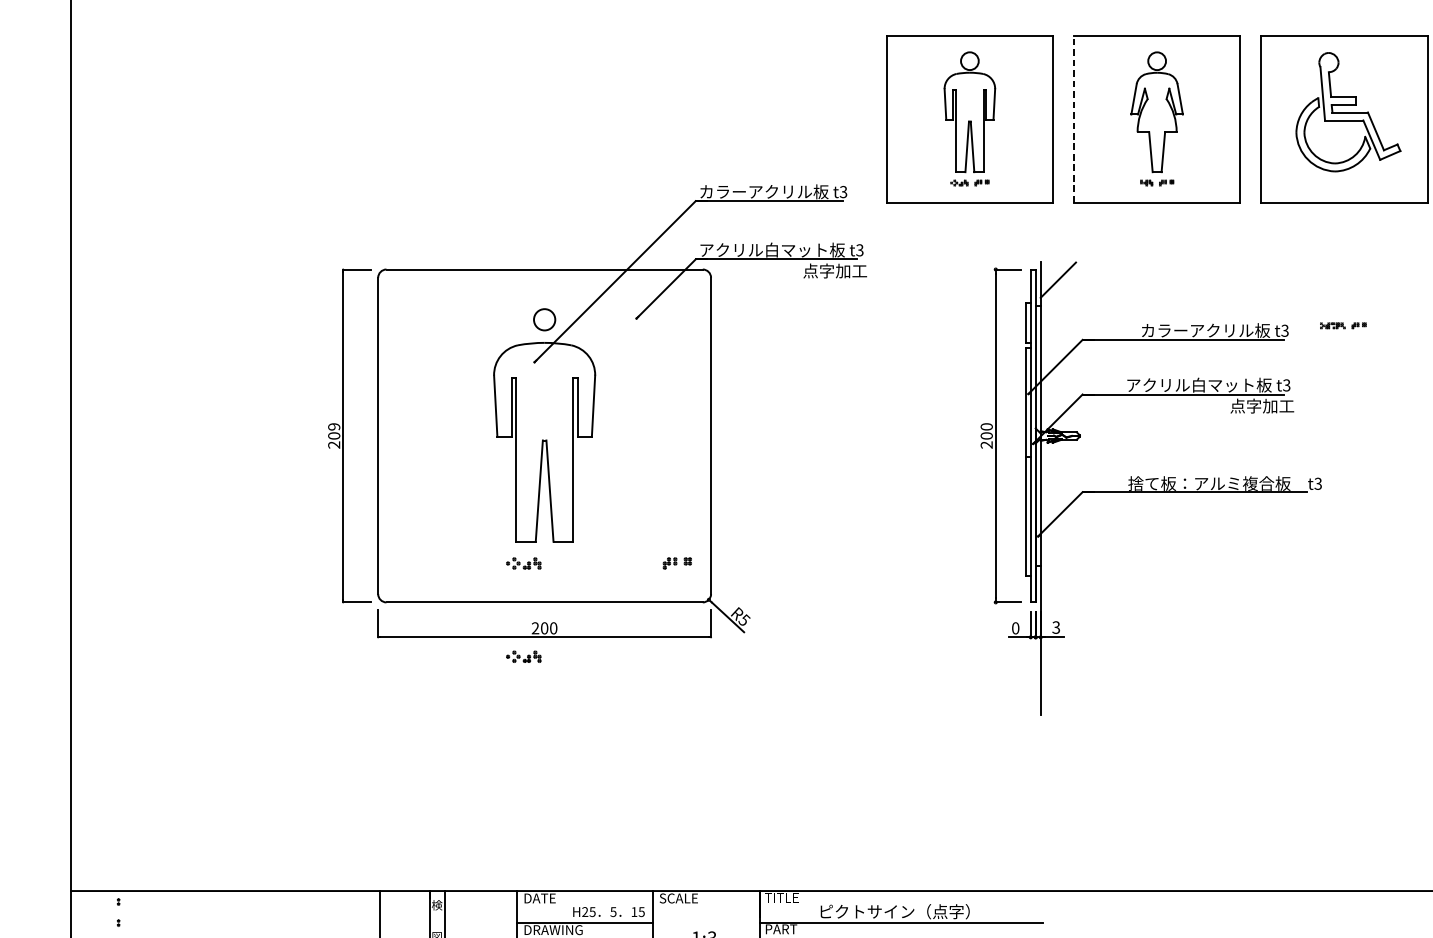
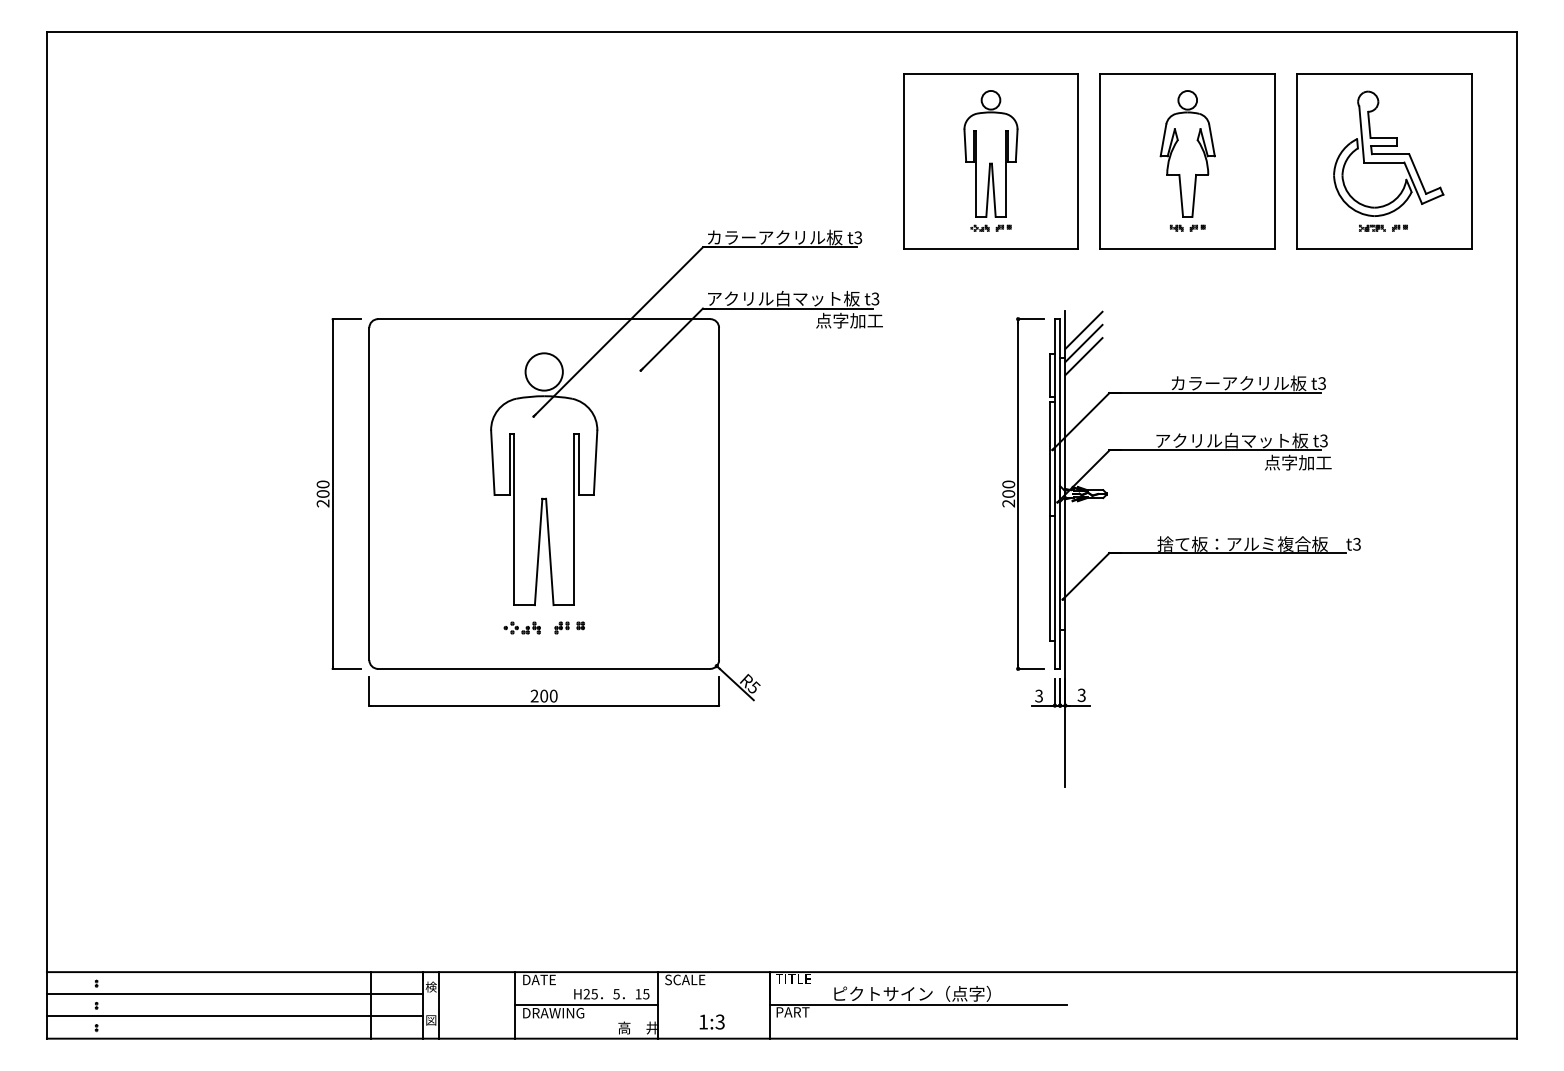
line: (1074, 118) -> (1100, 160), dashed -> solid
line: (1057, 292) -> (1083, 343), added
line: (1057, 305) -> (1083, 356), added
circle: (543, 319) -> (543, 371), size x1.67
part: (1343, 325) -> (1383, 227), moved
text: (333, 426) -> (322, 484), 209 -> 200
part: (677, 563) -> (569, 627), moved
text: (1016, 627) -> (1039, 695), 0 -> 3
part: (523, 656) -> (521, 725), removed
line: (249, 912) -> (234, 994), added
line: (249, 933) -> (234, 1016), added

